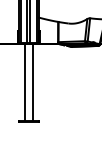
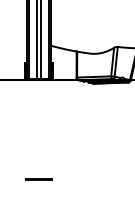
line: (24, 82) -> (33, 129), removed
line: (33, 82) -> (44, 129), removed

